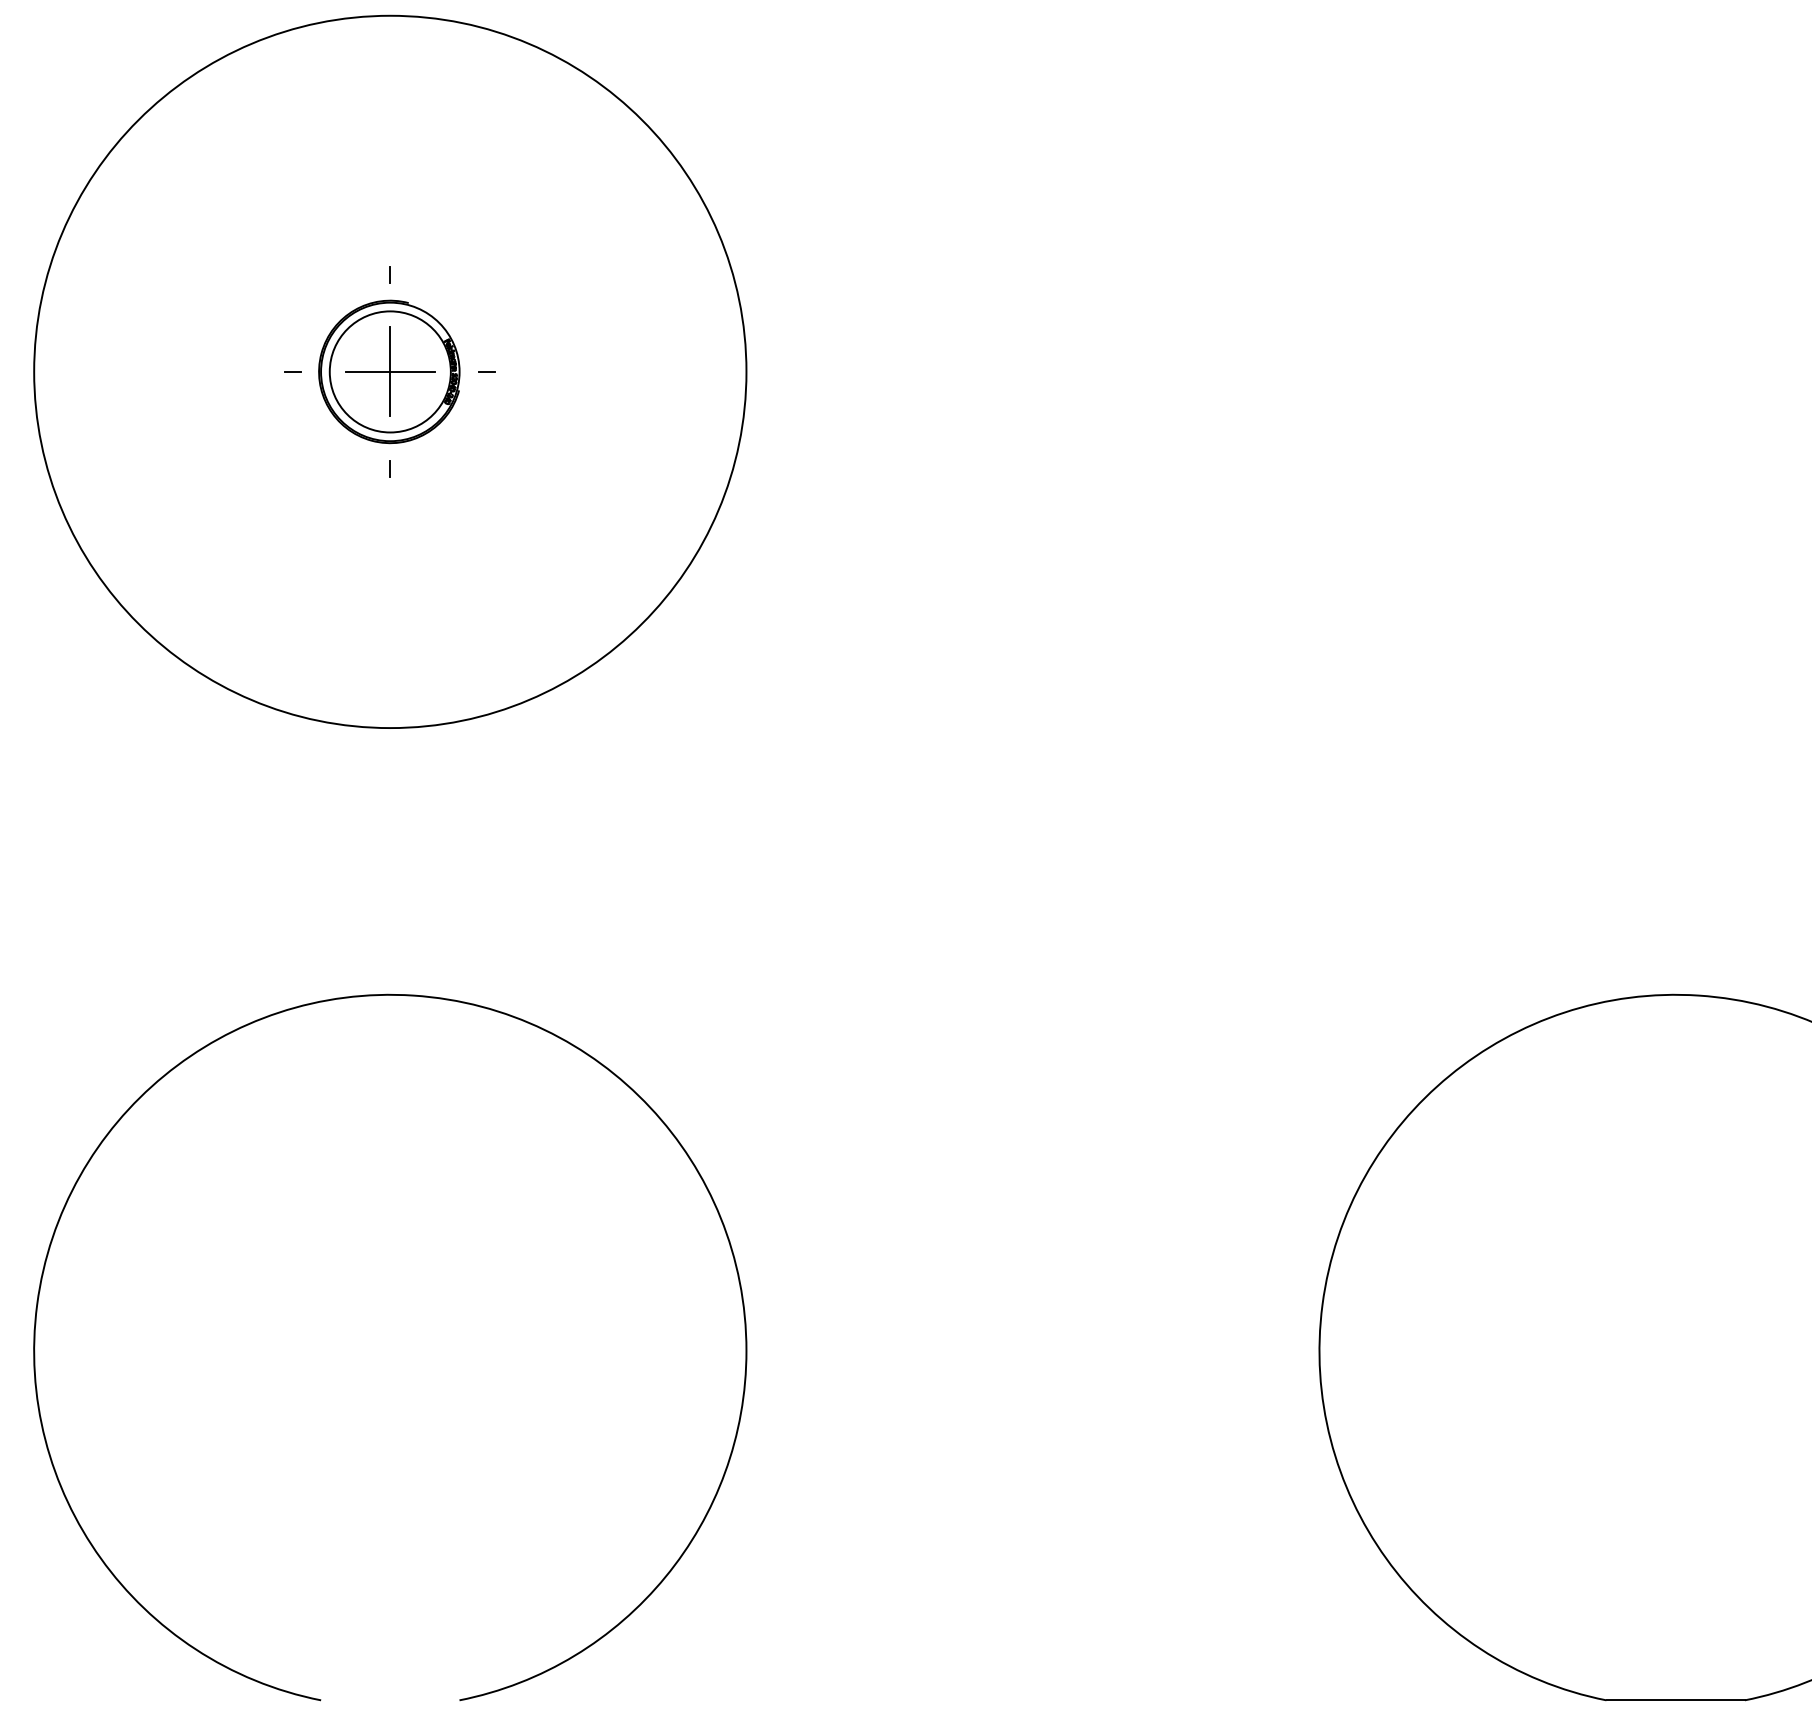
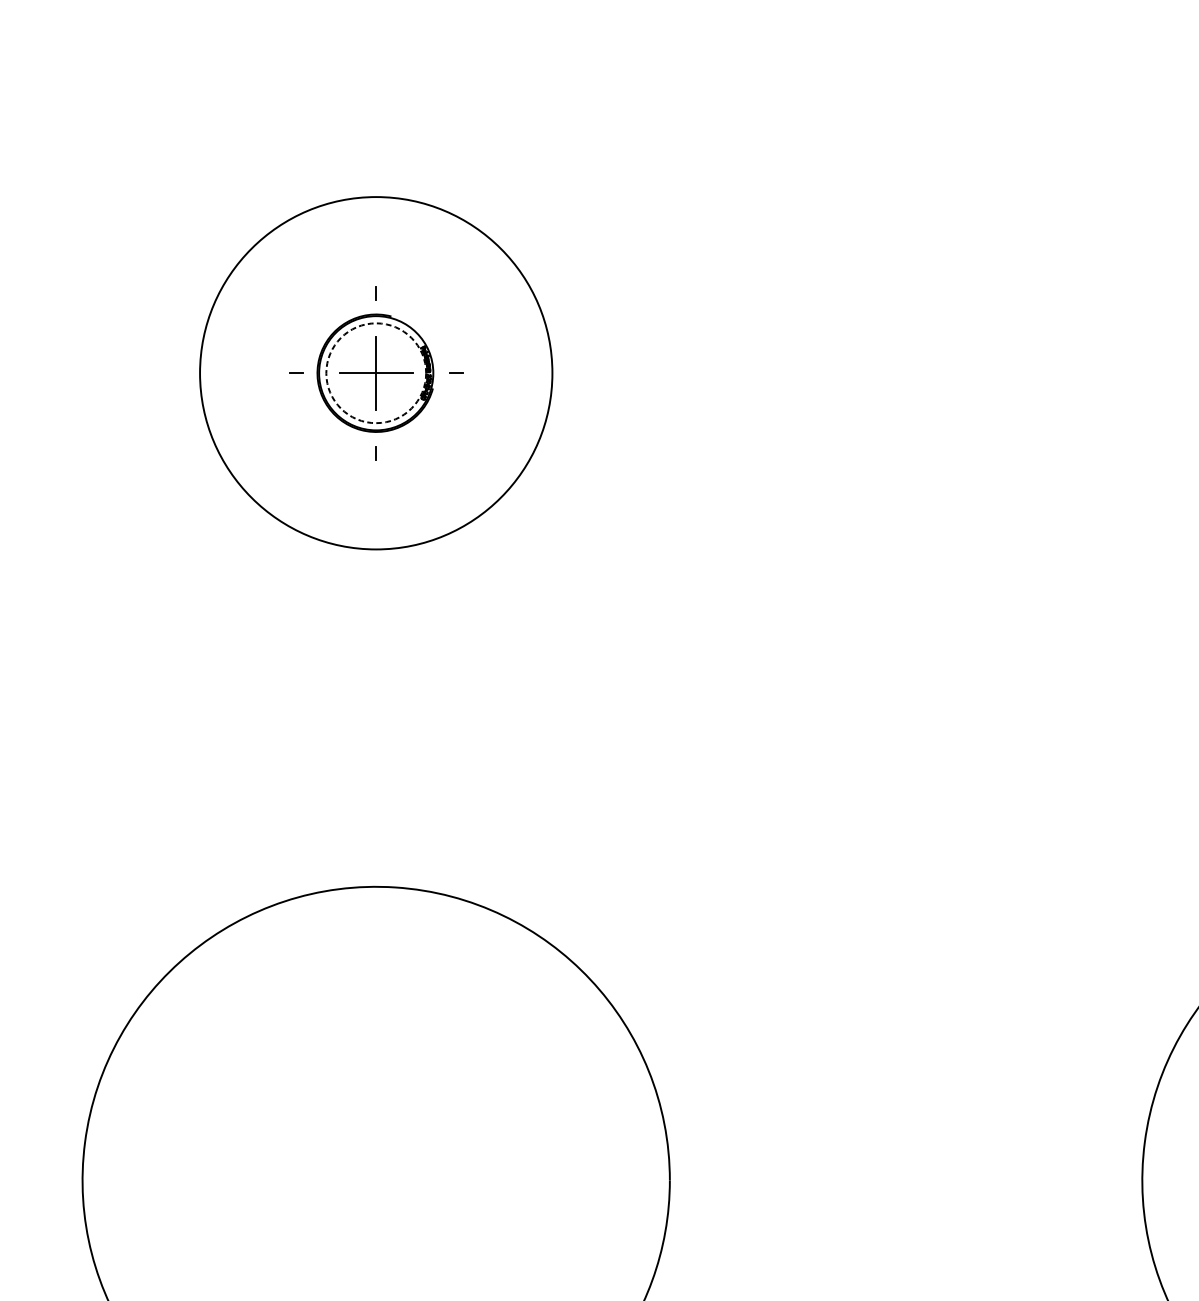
circle: (389, 371) -> (375, 372), solid -> dashed
circle: (390, 371) -> (376, 372), size x0.6

